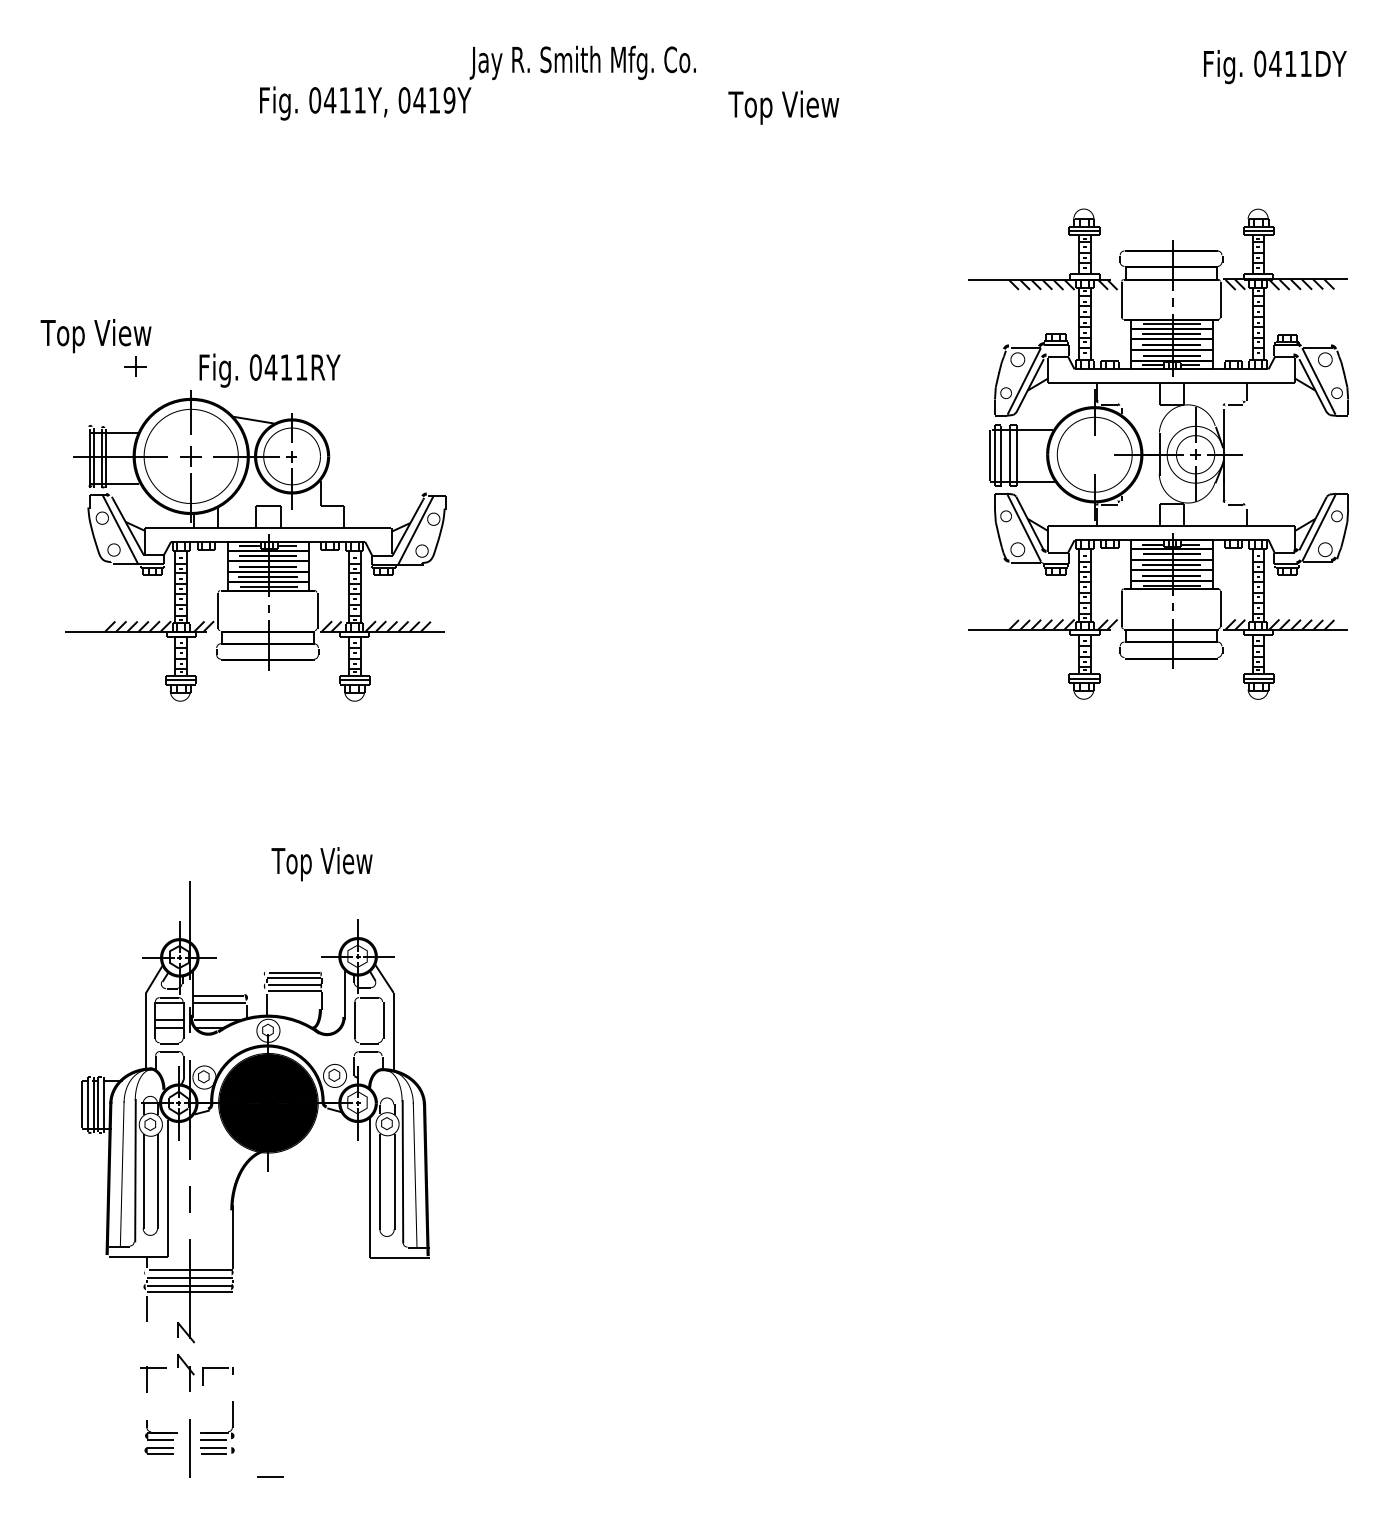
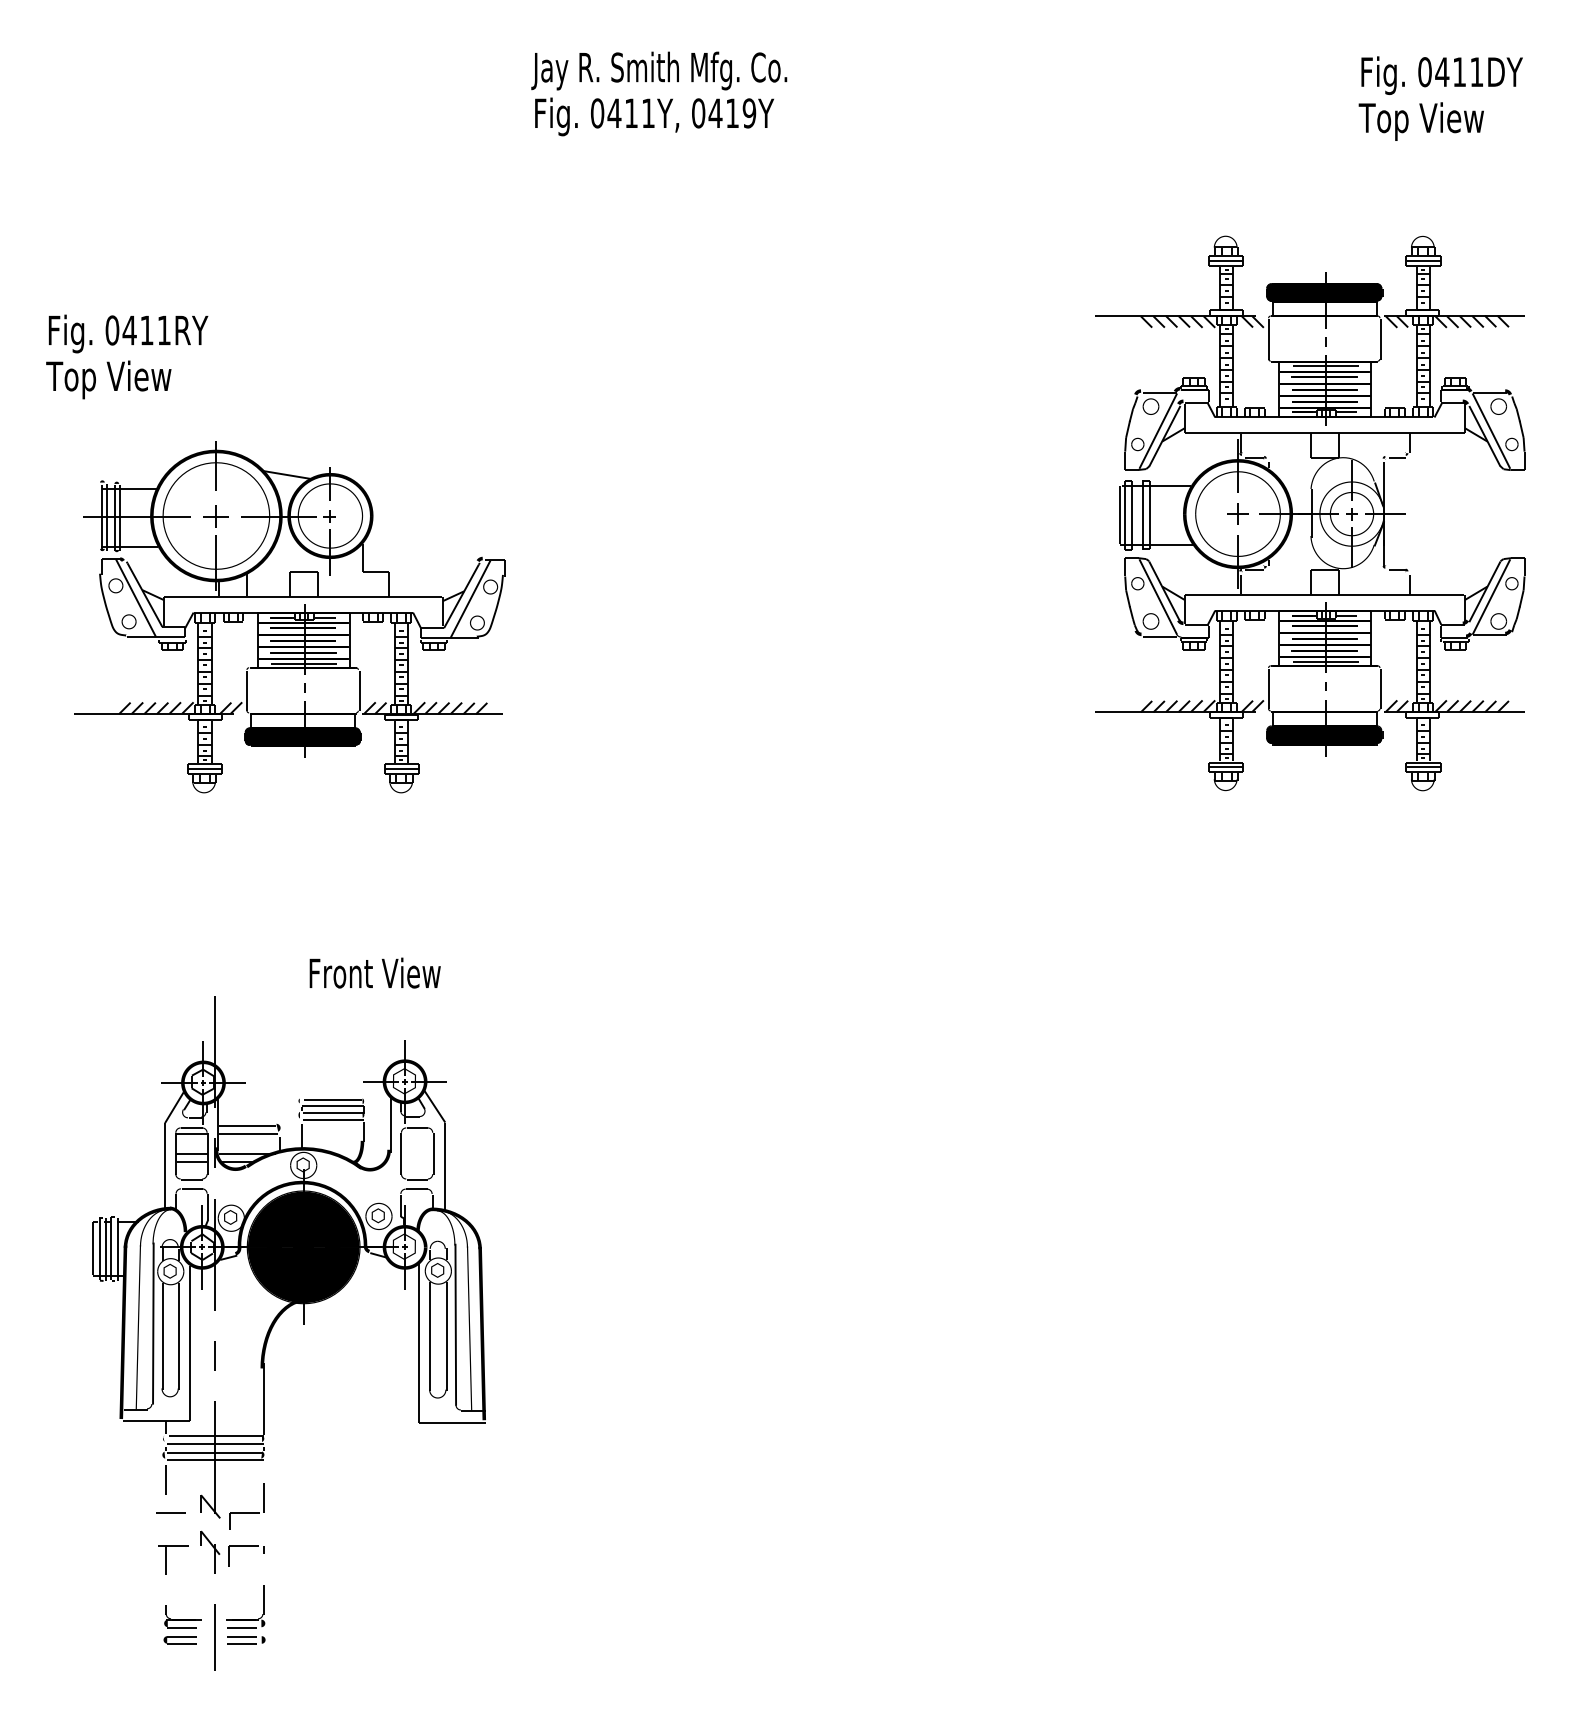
text: (365, 103) -> (654, 116), moved
text: (782, 107) -> (1420, 121), moved
fill: (1171, 258) -> (1324, 292), added
part: (134, 366) -> (152, 414), removed
text: (270, 370) -> (128, 333), moved
part: (1094, 454) -> (1237, 513), added
fill: (1171, 649) -> (1324, 734), added
fill: (267, 651) -> (302, 736), added
text: (330, 863) -> (373, 976), Top View -> Front View
part: (217, 1332) -> (246, 1506), added
line: (270, 1476) -> (170, 1512), moved

